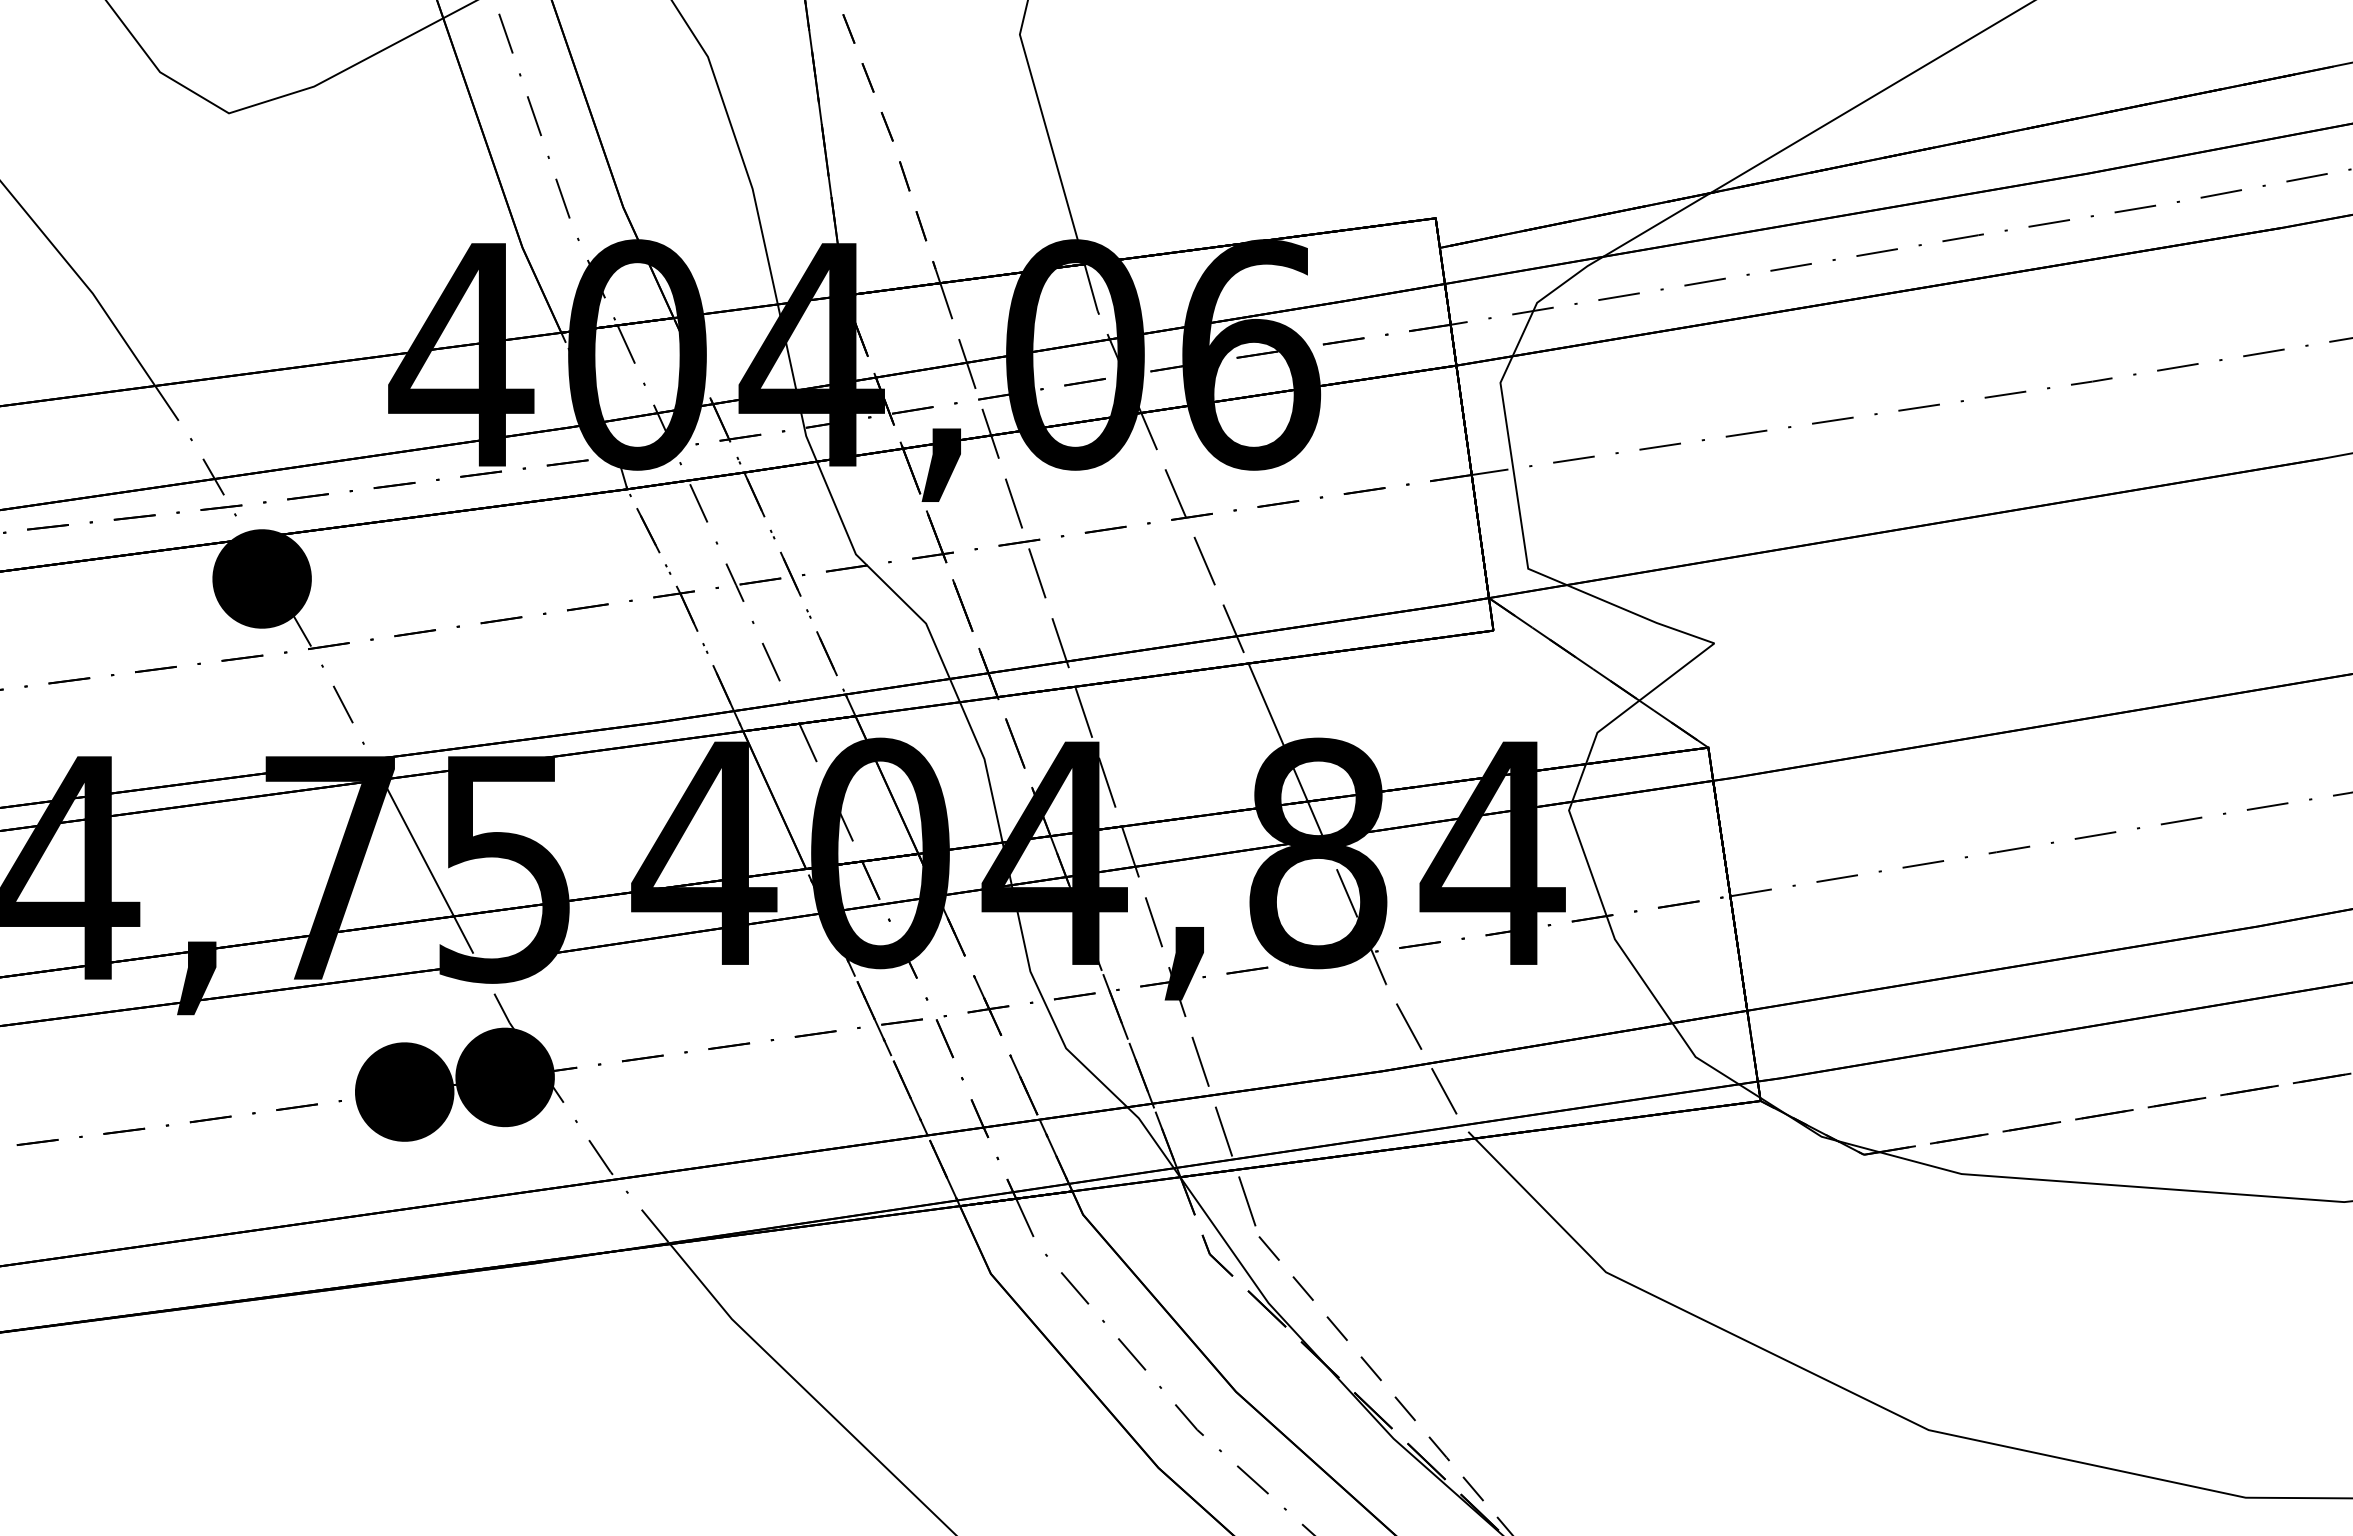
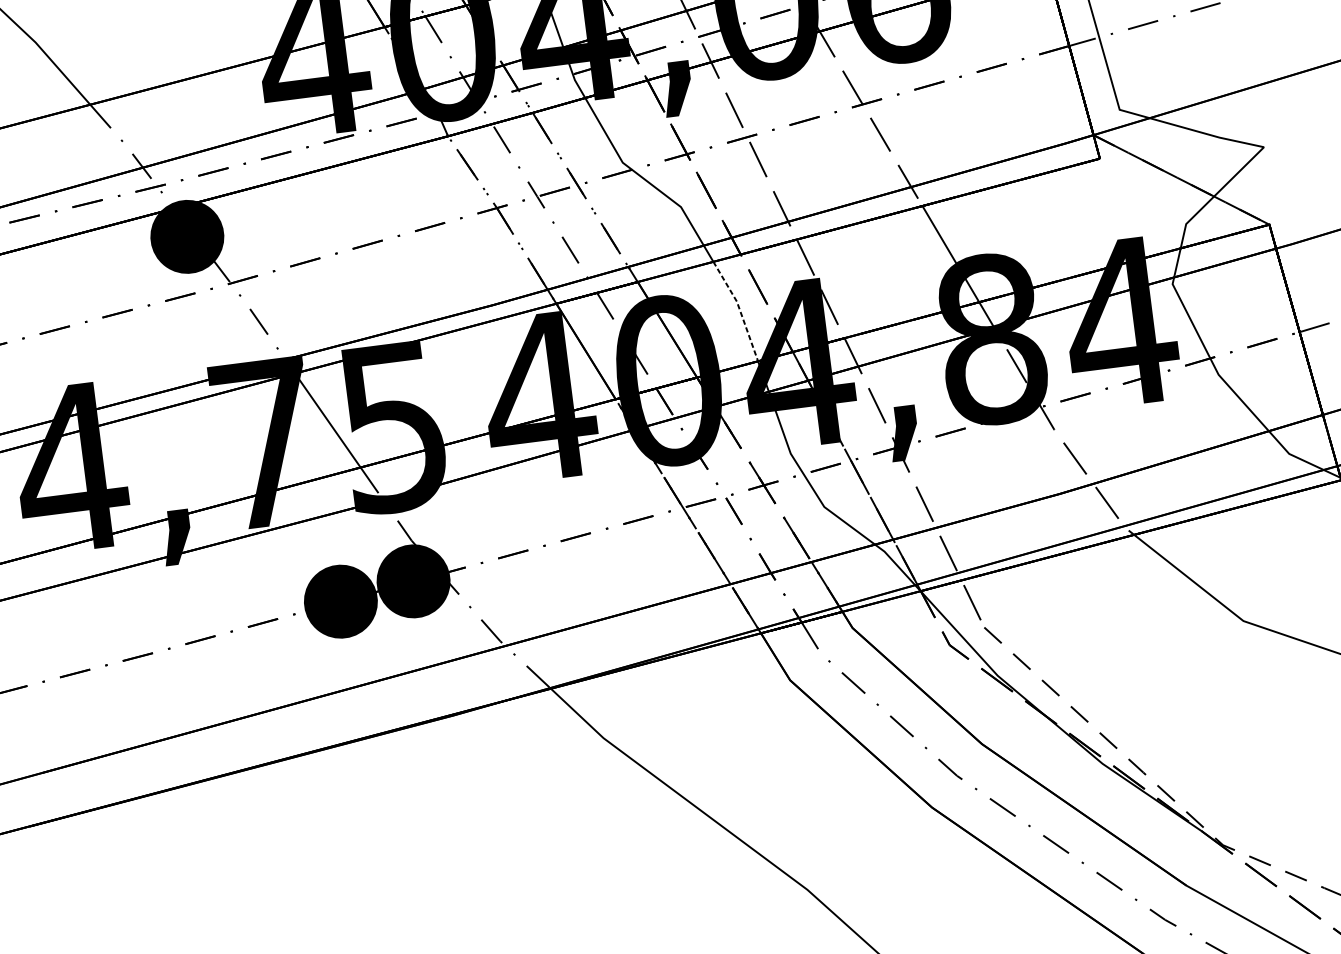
line: (987, 771) -> (740, 310), solid -> dashed

